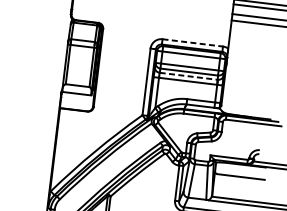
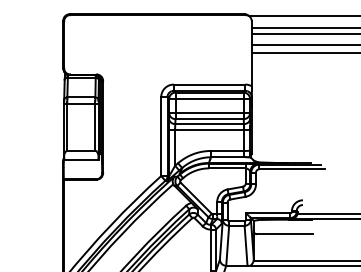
line: (192, 42) -> (209, 84), dashed -> solid
line: (189, 76) -> (210, 124), dashed -> solid

